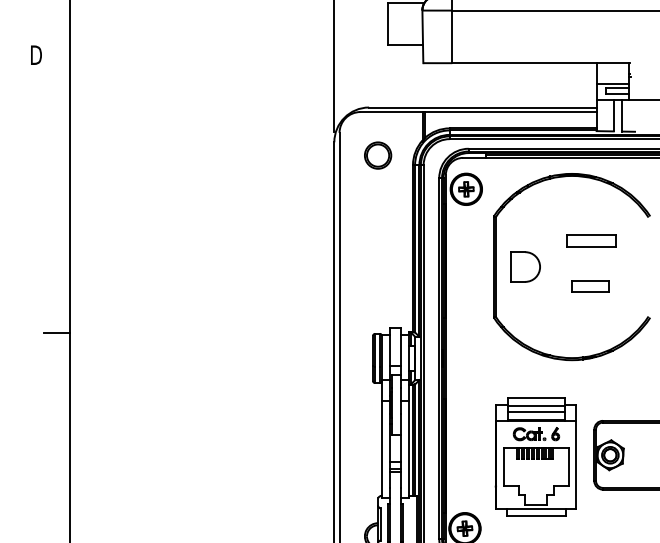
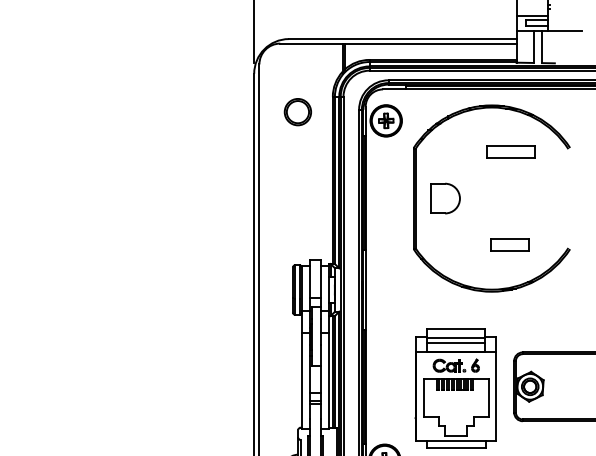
part: (378, 155) -> (298, 112), moved
part: (591, 240) -> (511, 151), moved
part: (590, 286) -> (510, 245), moved

